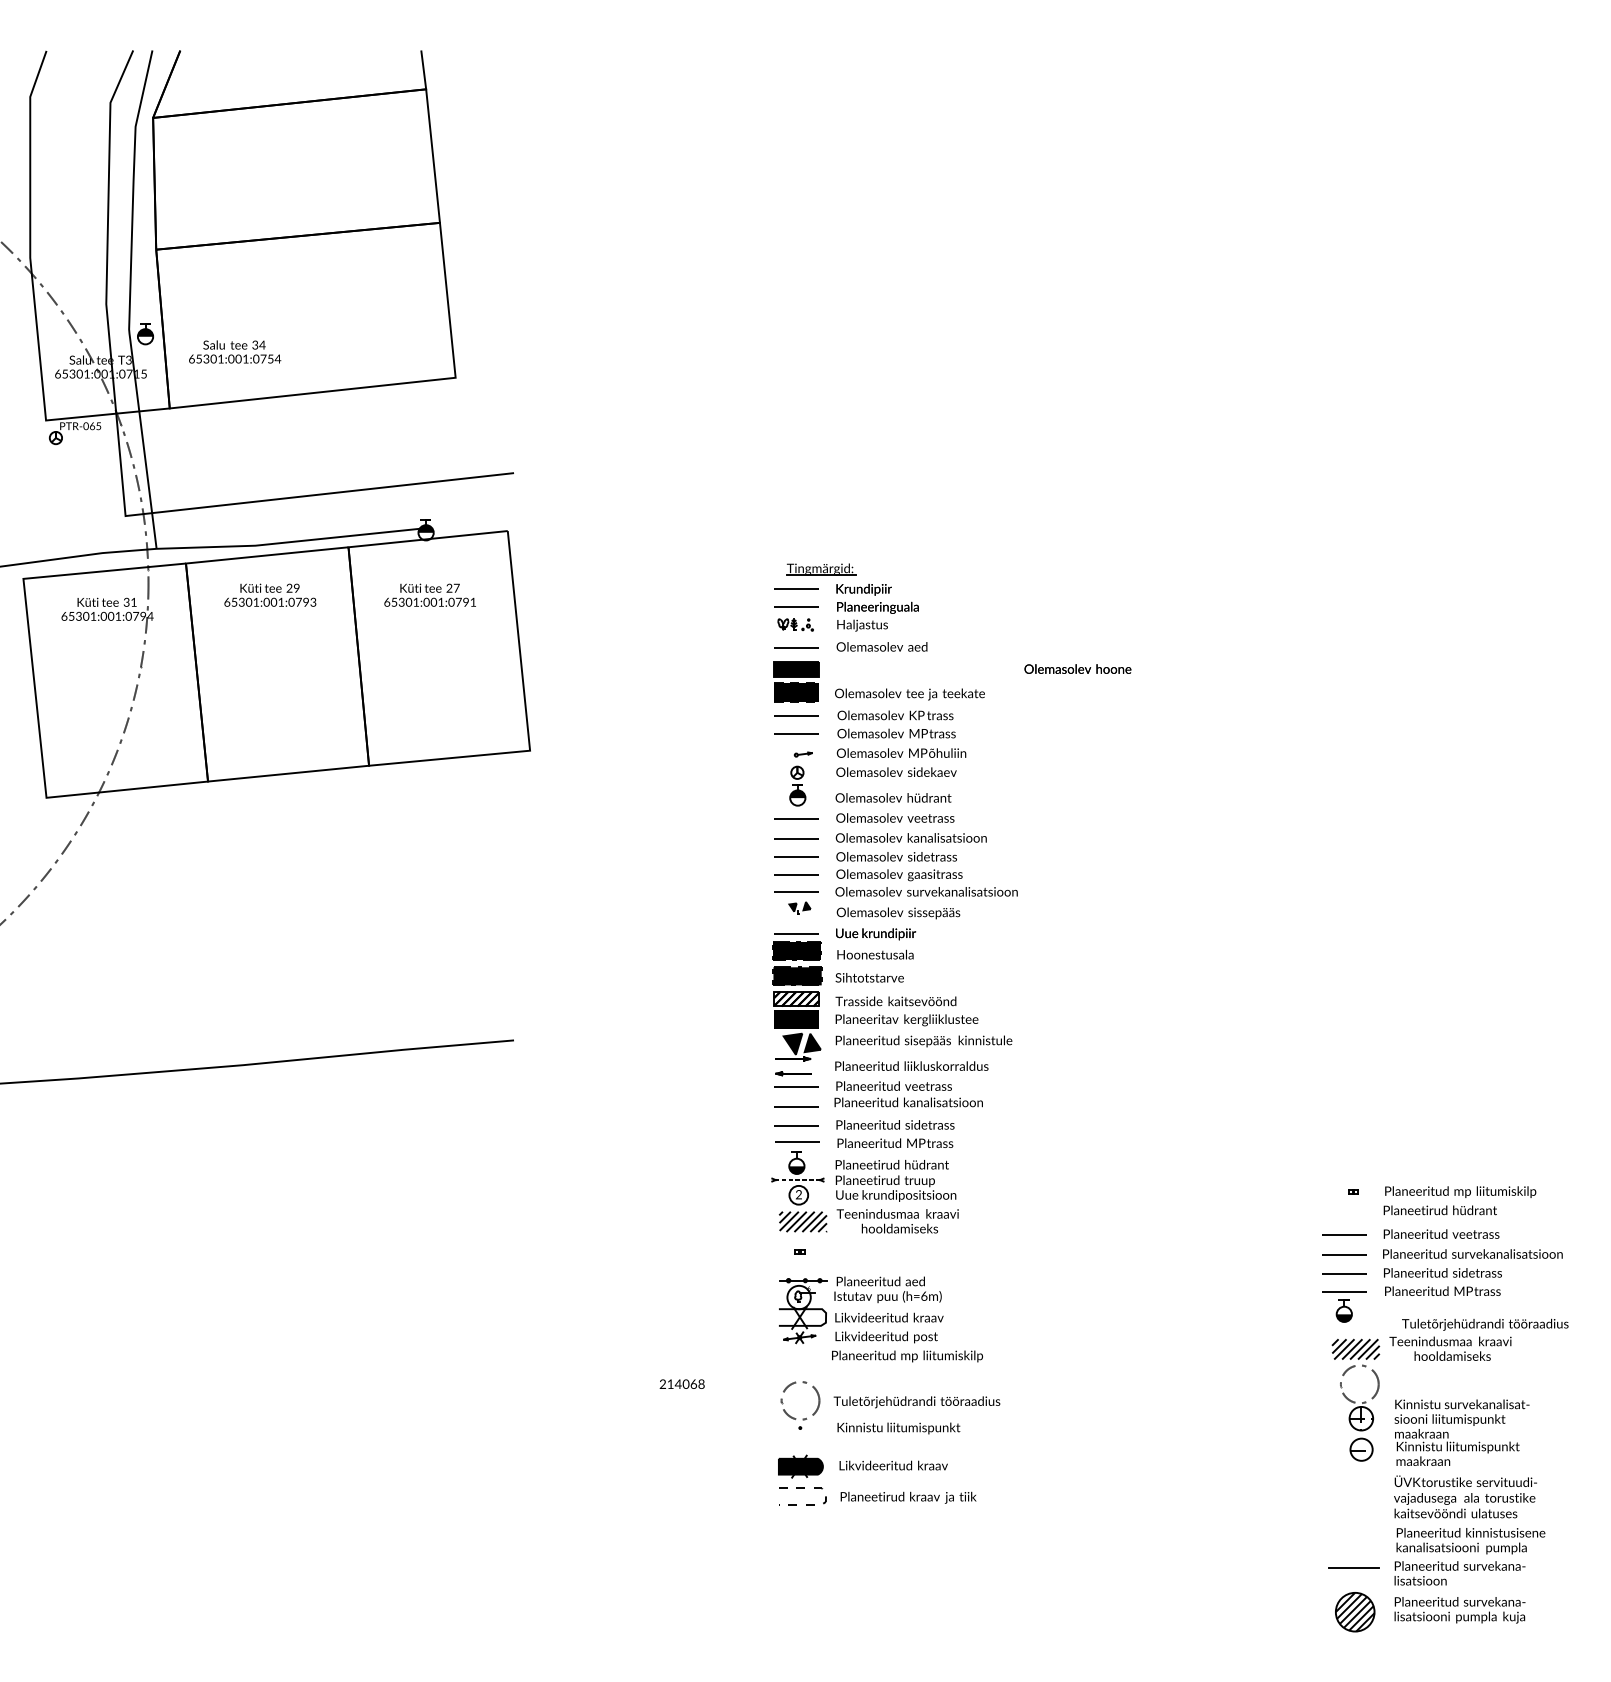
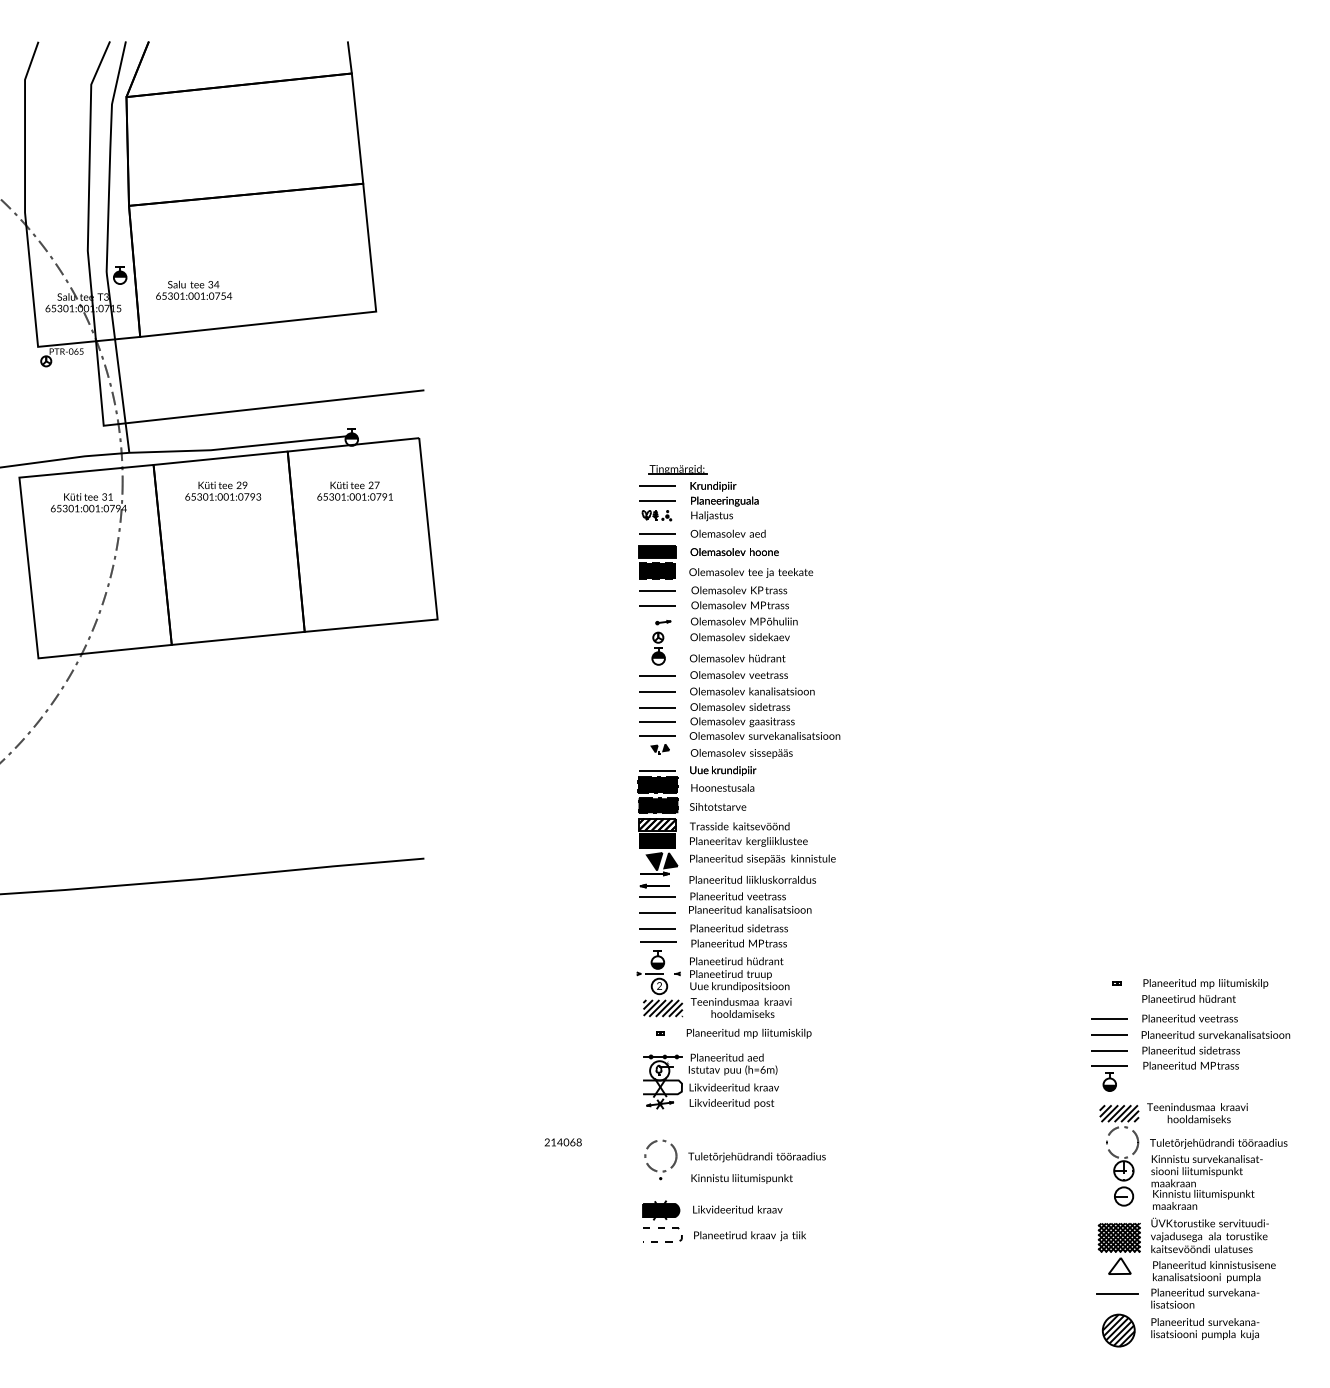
text: (1077, 668) -> (734, 551), moved
text: (1485, 1324) -> (1218, 1143), moved
text: (907, 1356) -> (749, 1033), moved
part: (1355, 1512) -> (1119, 1248), added

